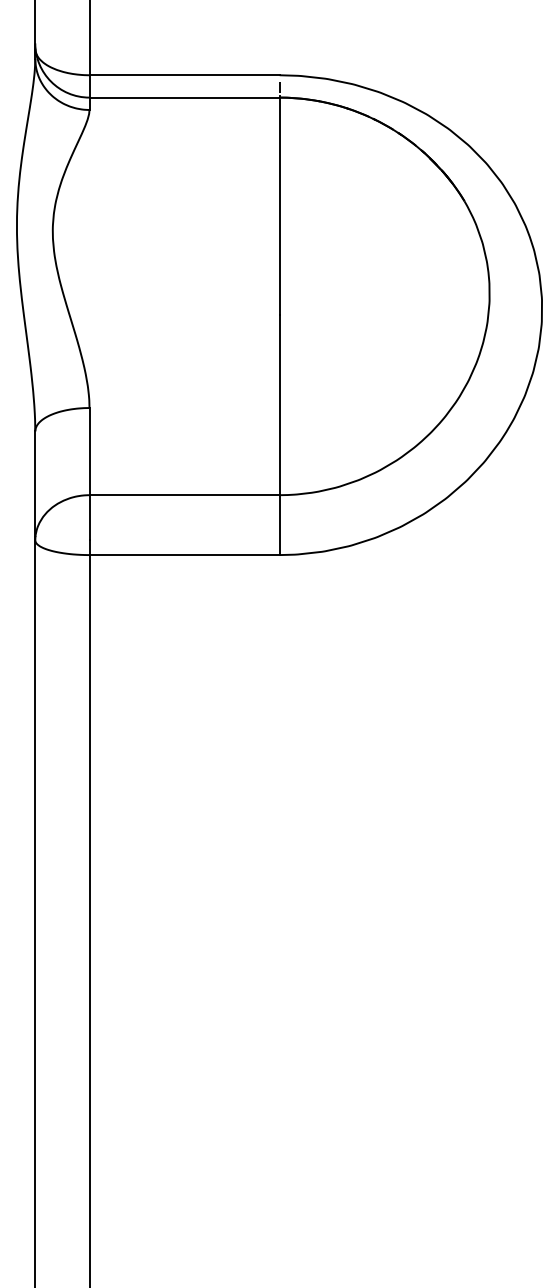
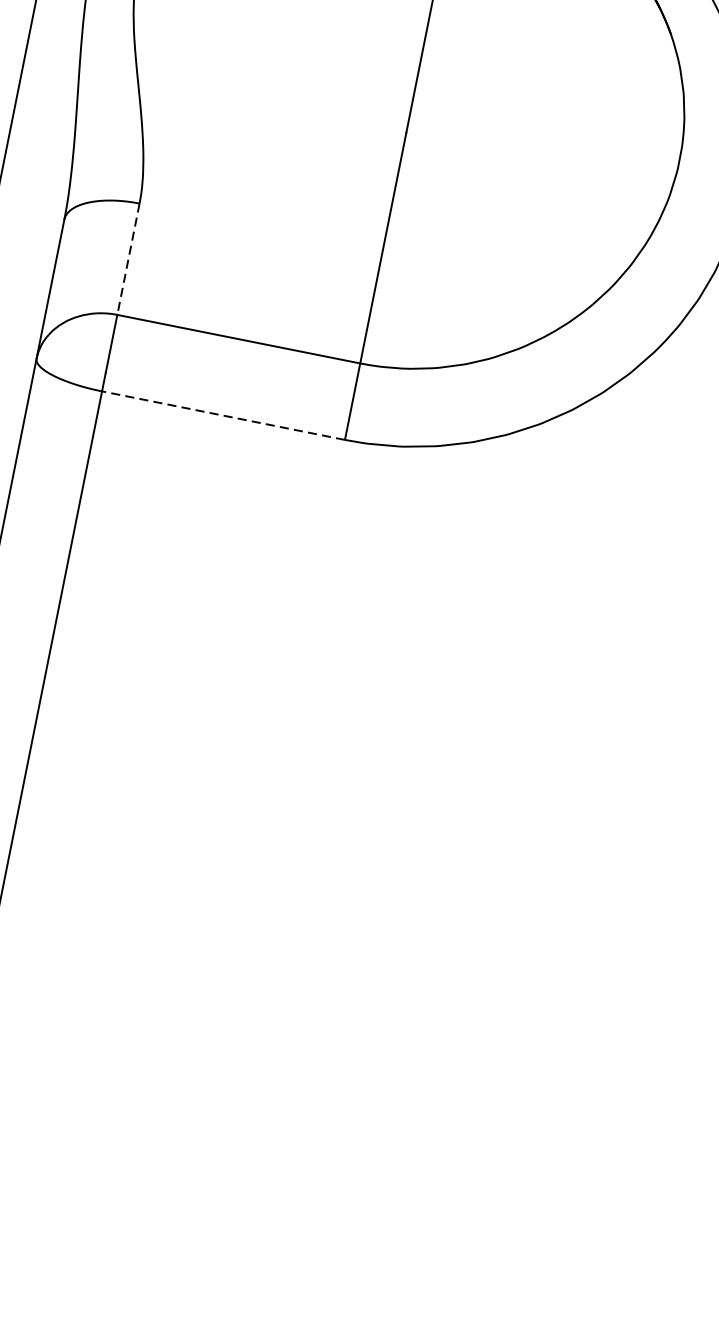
line: (89, 451) -> (128, 259), solid -> dashed
line: (184, 555) -> (223, 416), solid -> dashed

